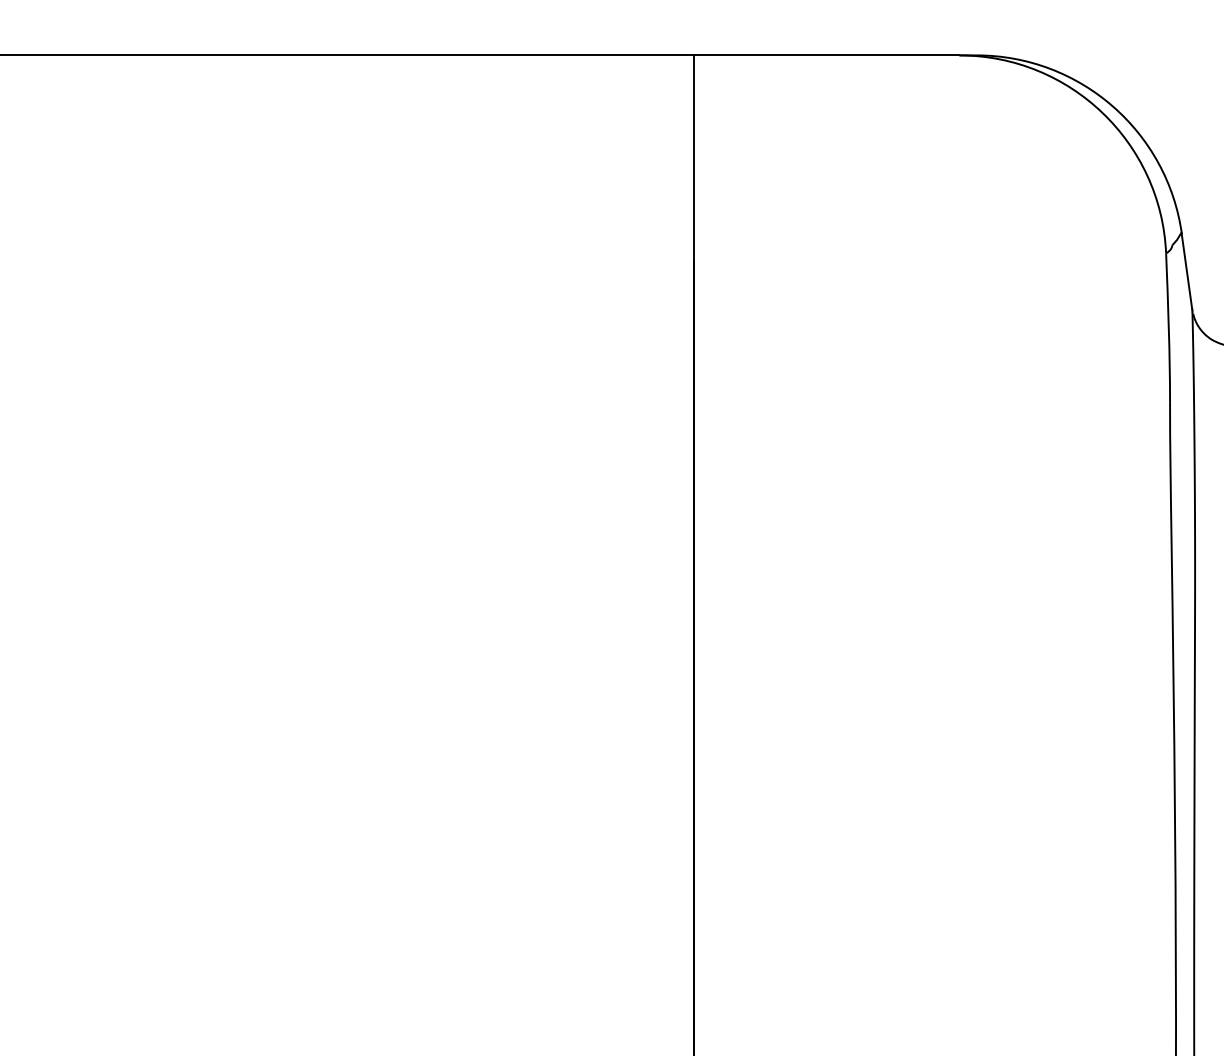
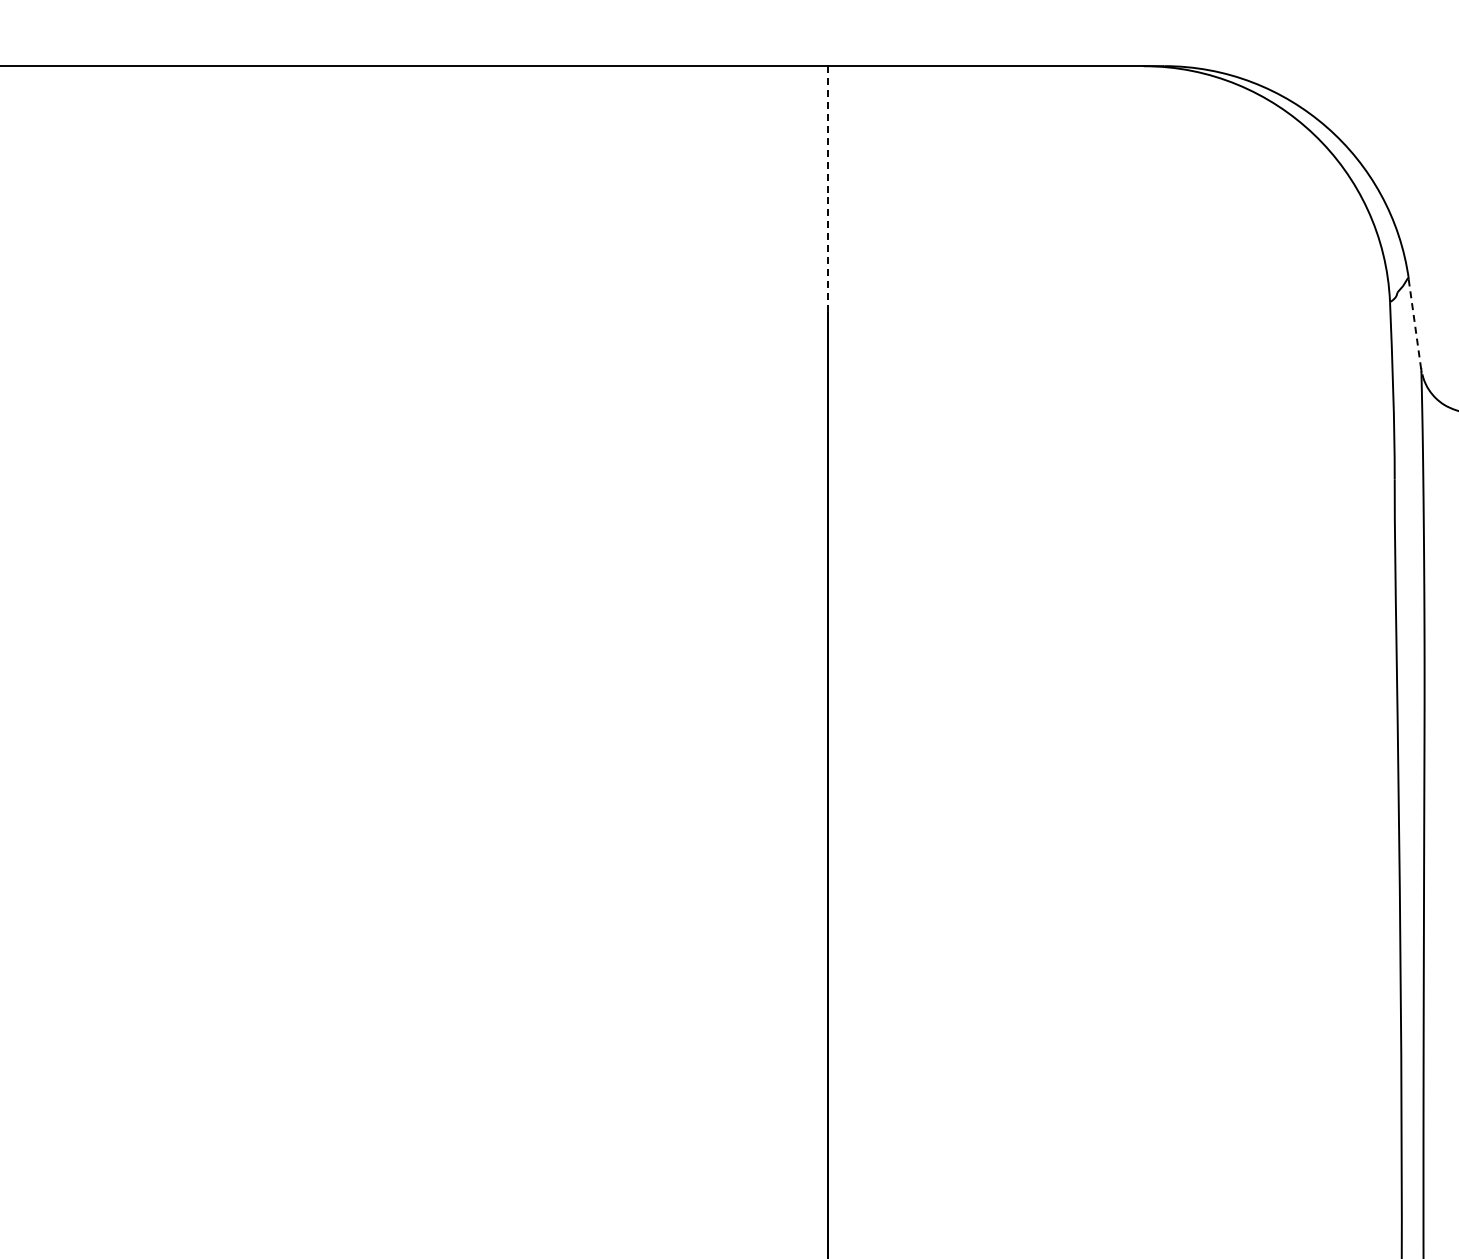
line: (694, 159) -> (827, 190), solid -> dashed
line: (1186, 271) -> (1414, 323), solid -> dashed

